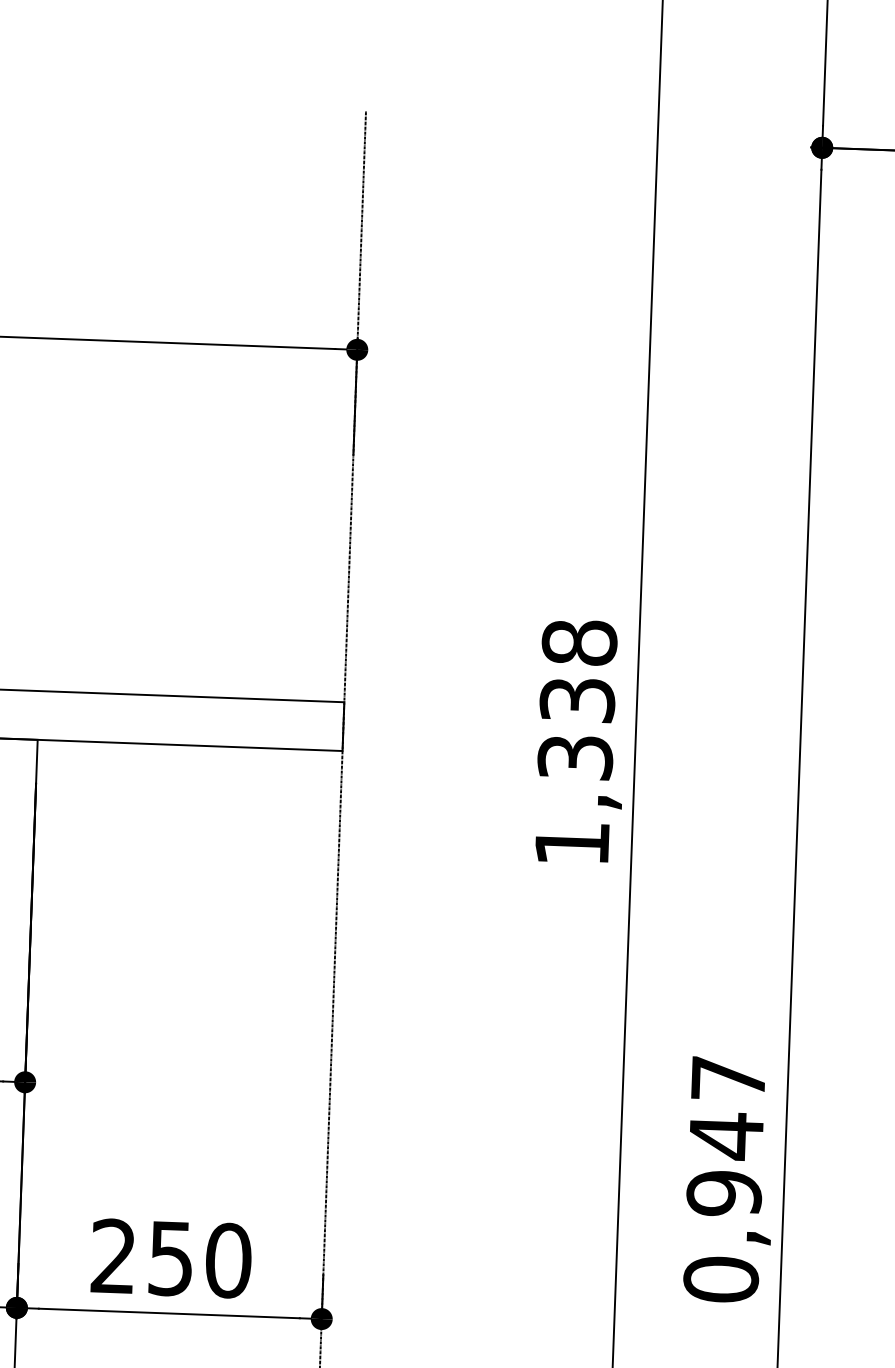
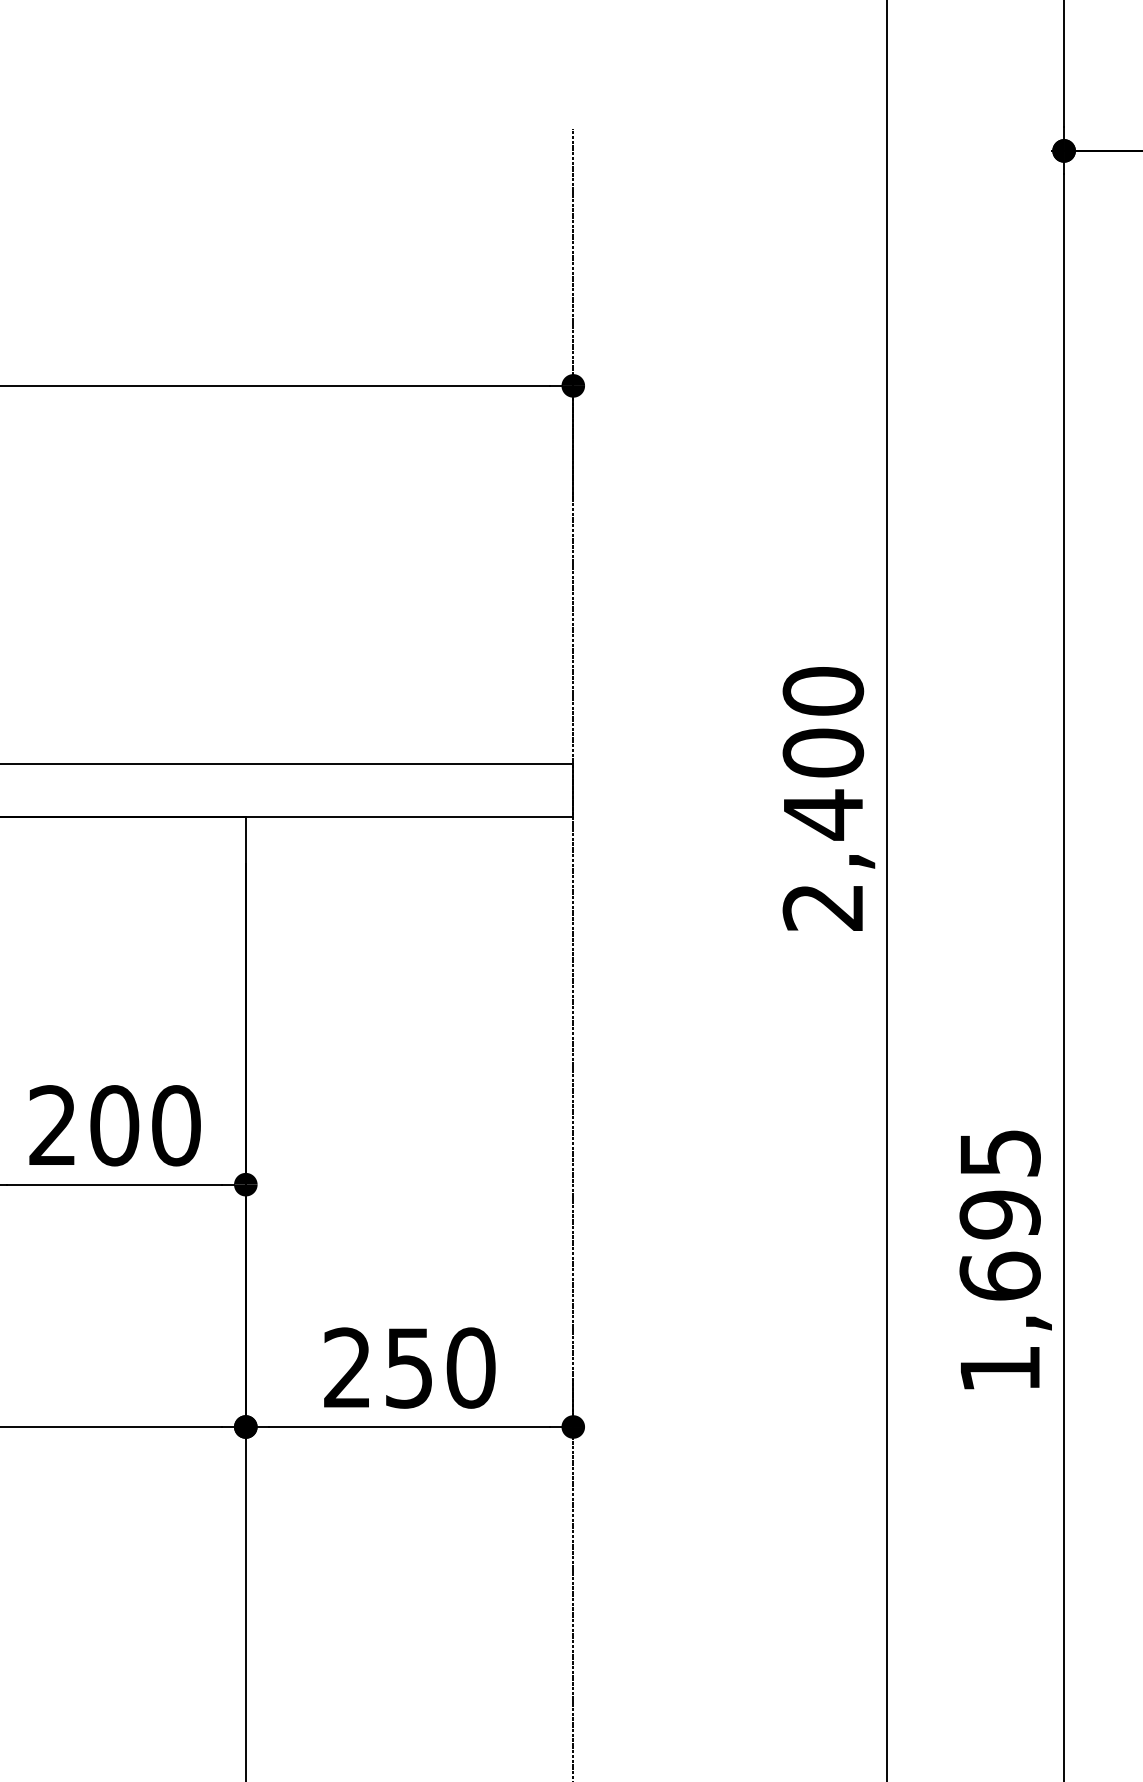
text: (576, 742) -> (823, 798), 1,338 -> 2,400
text: (724, 1179) -> (999, 1261), 0,947 -> 1,695

